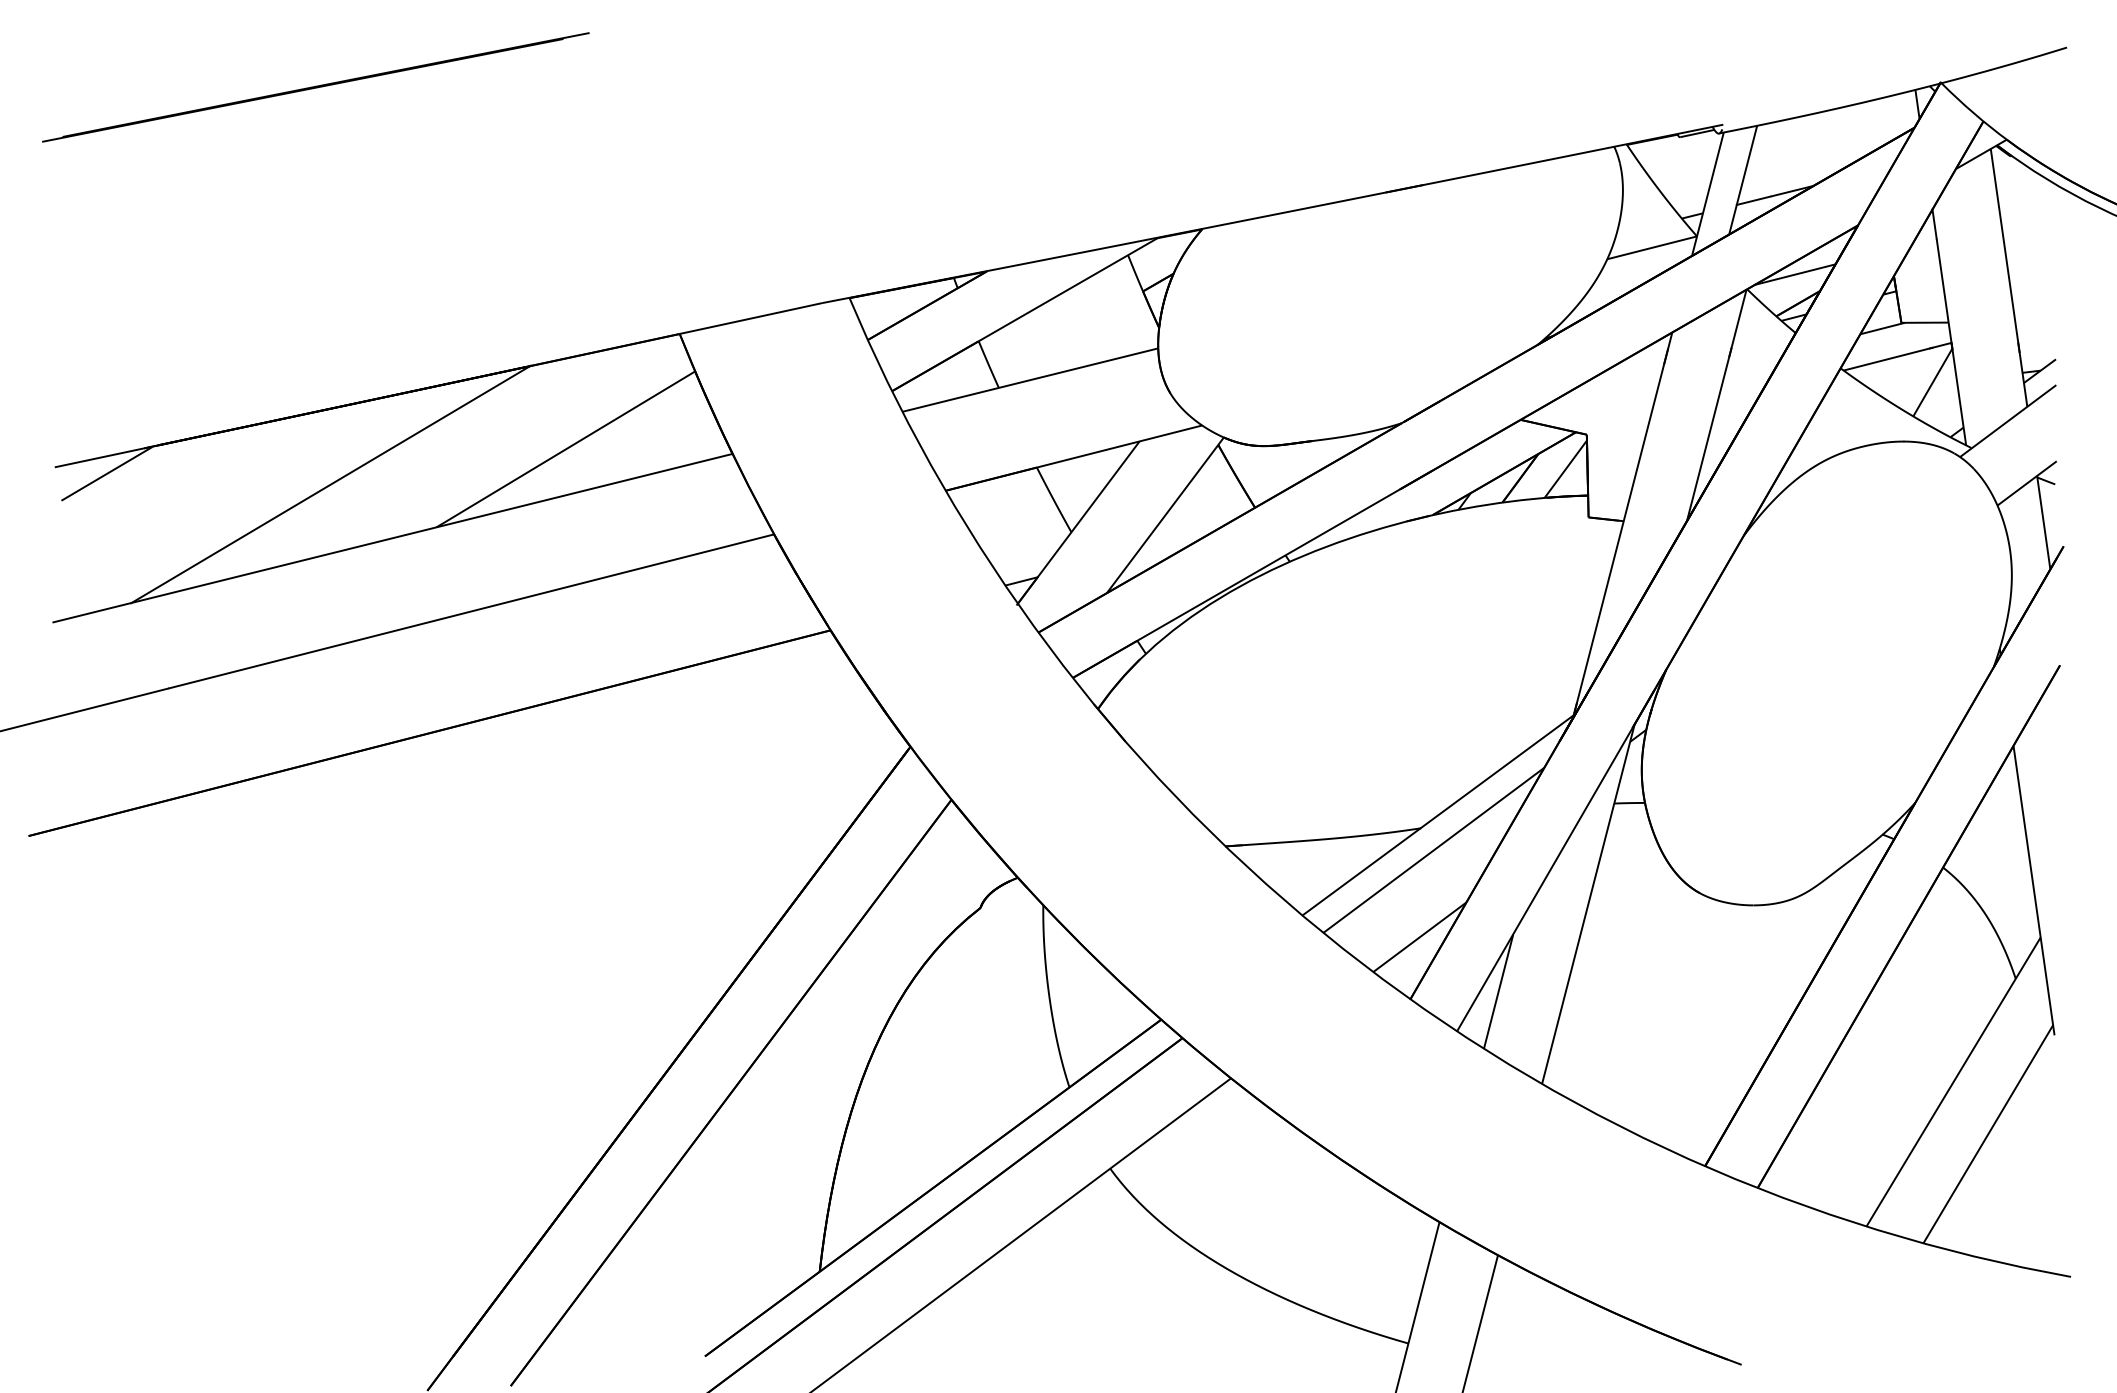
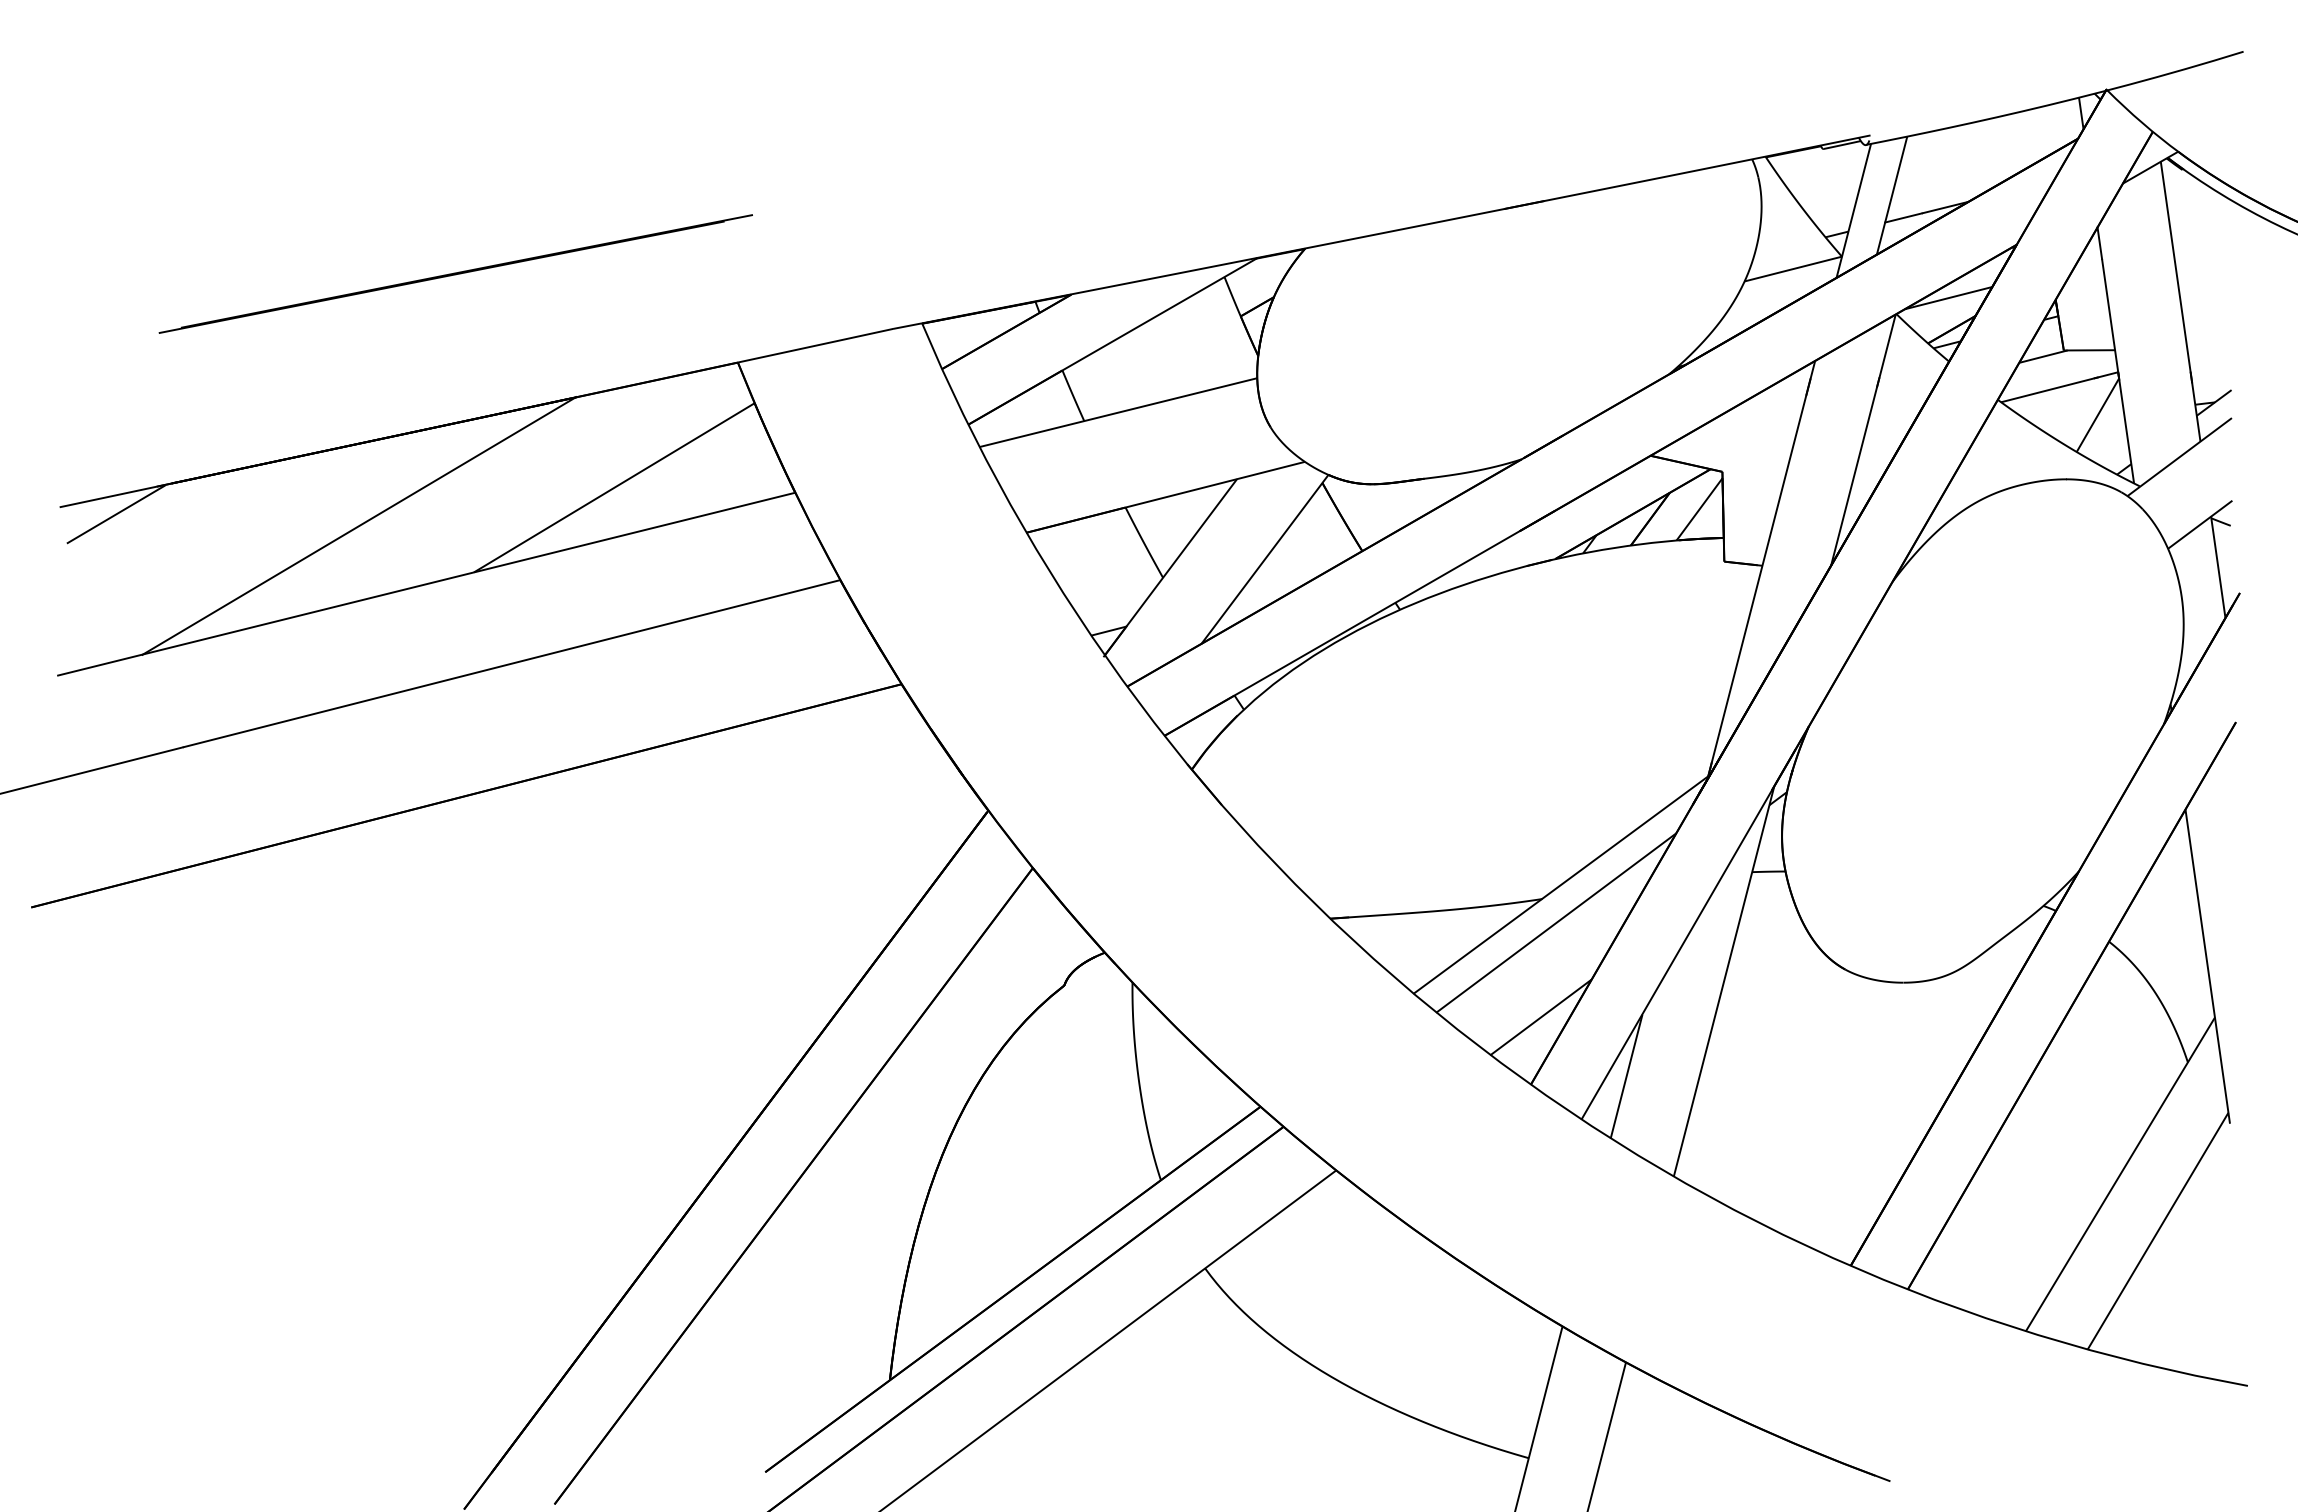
line: (315, 87) -> (455, 274), moved

